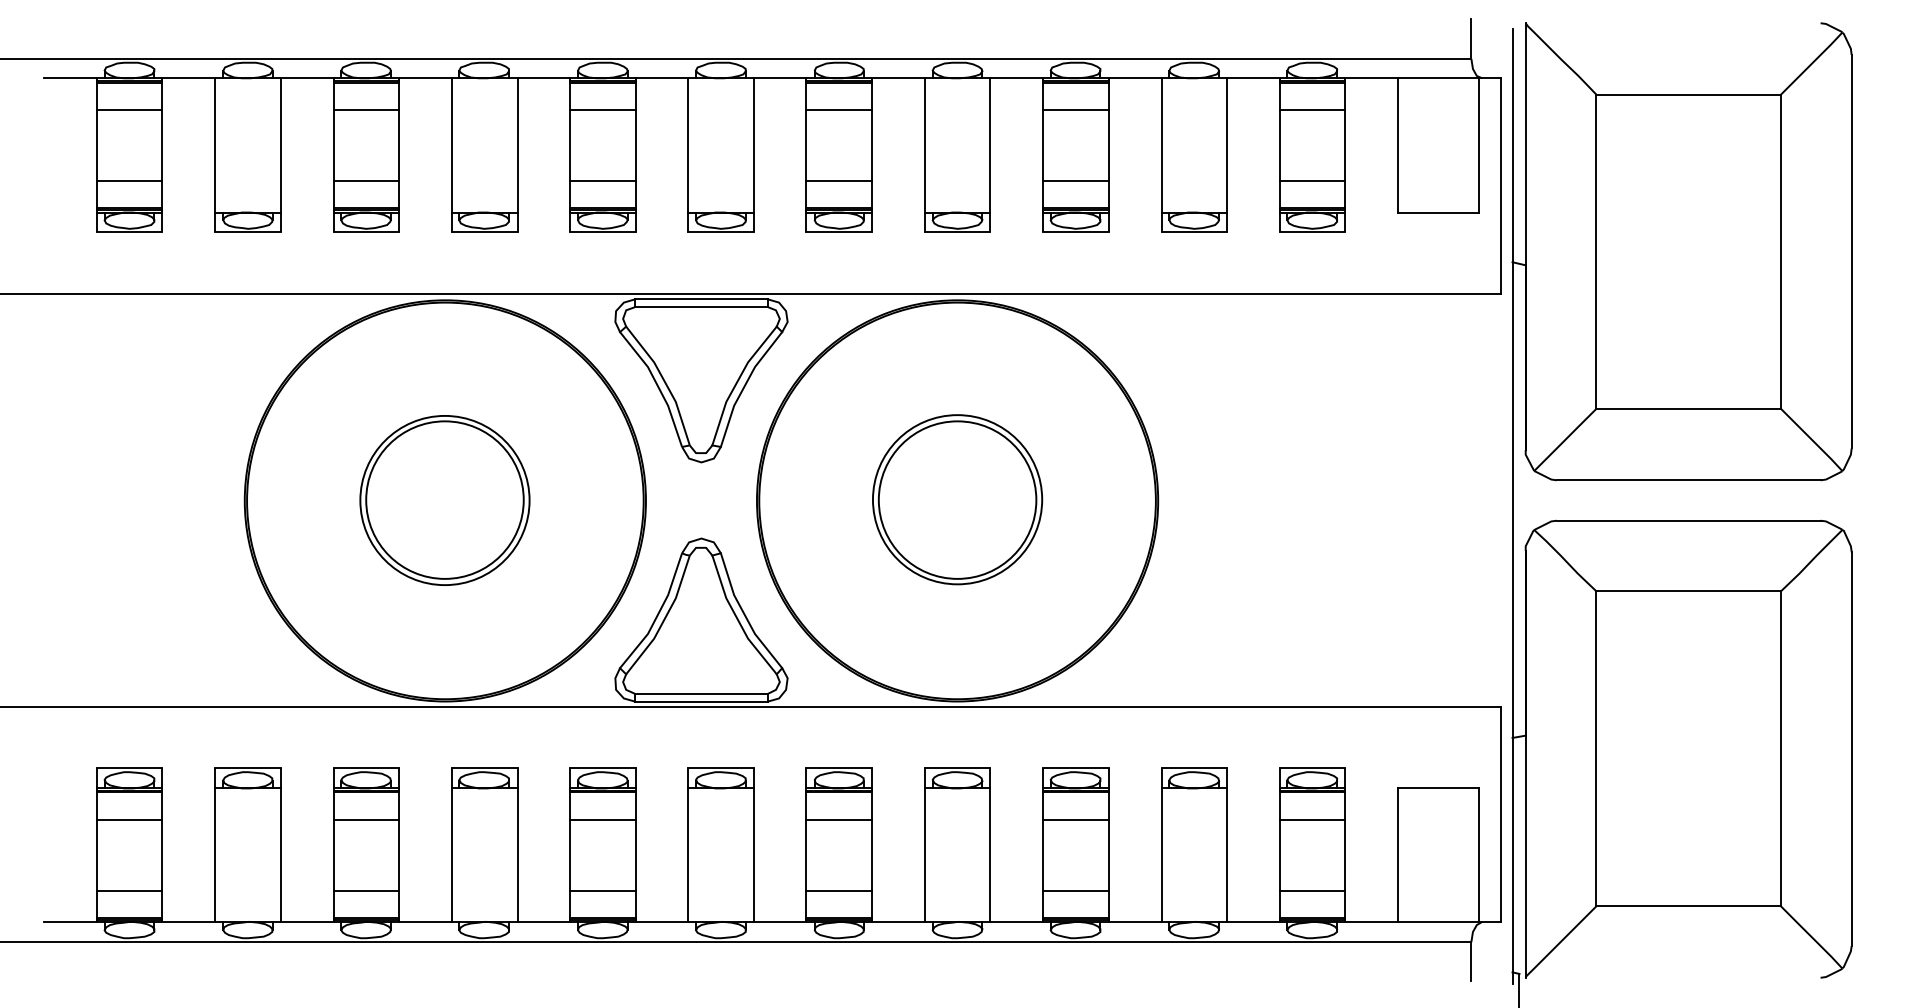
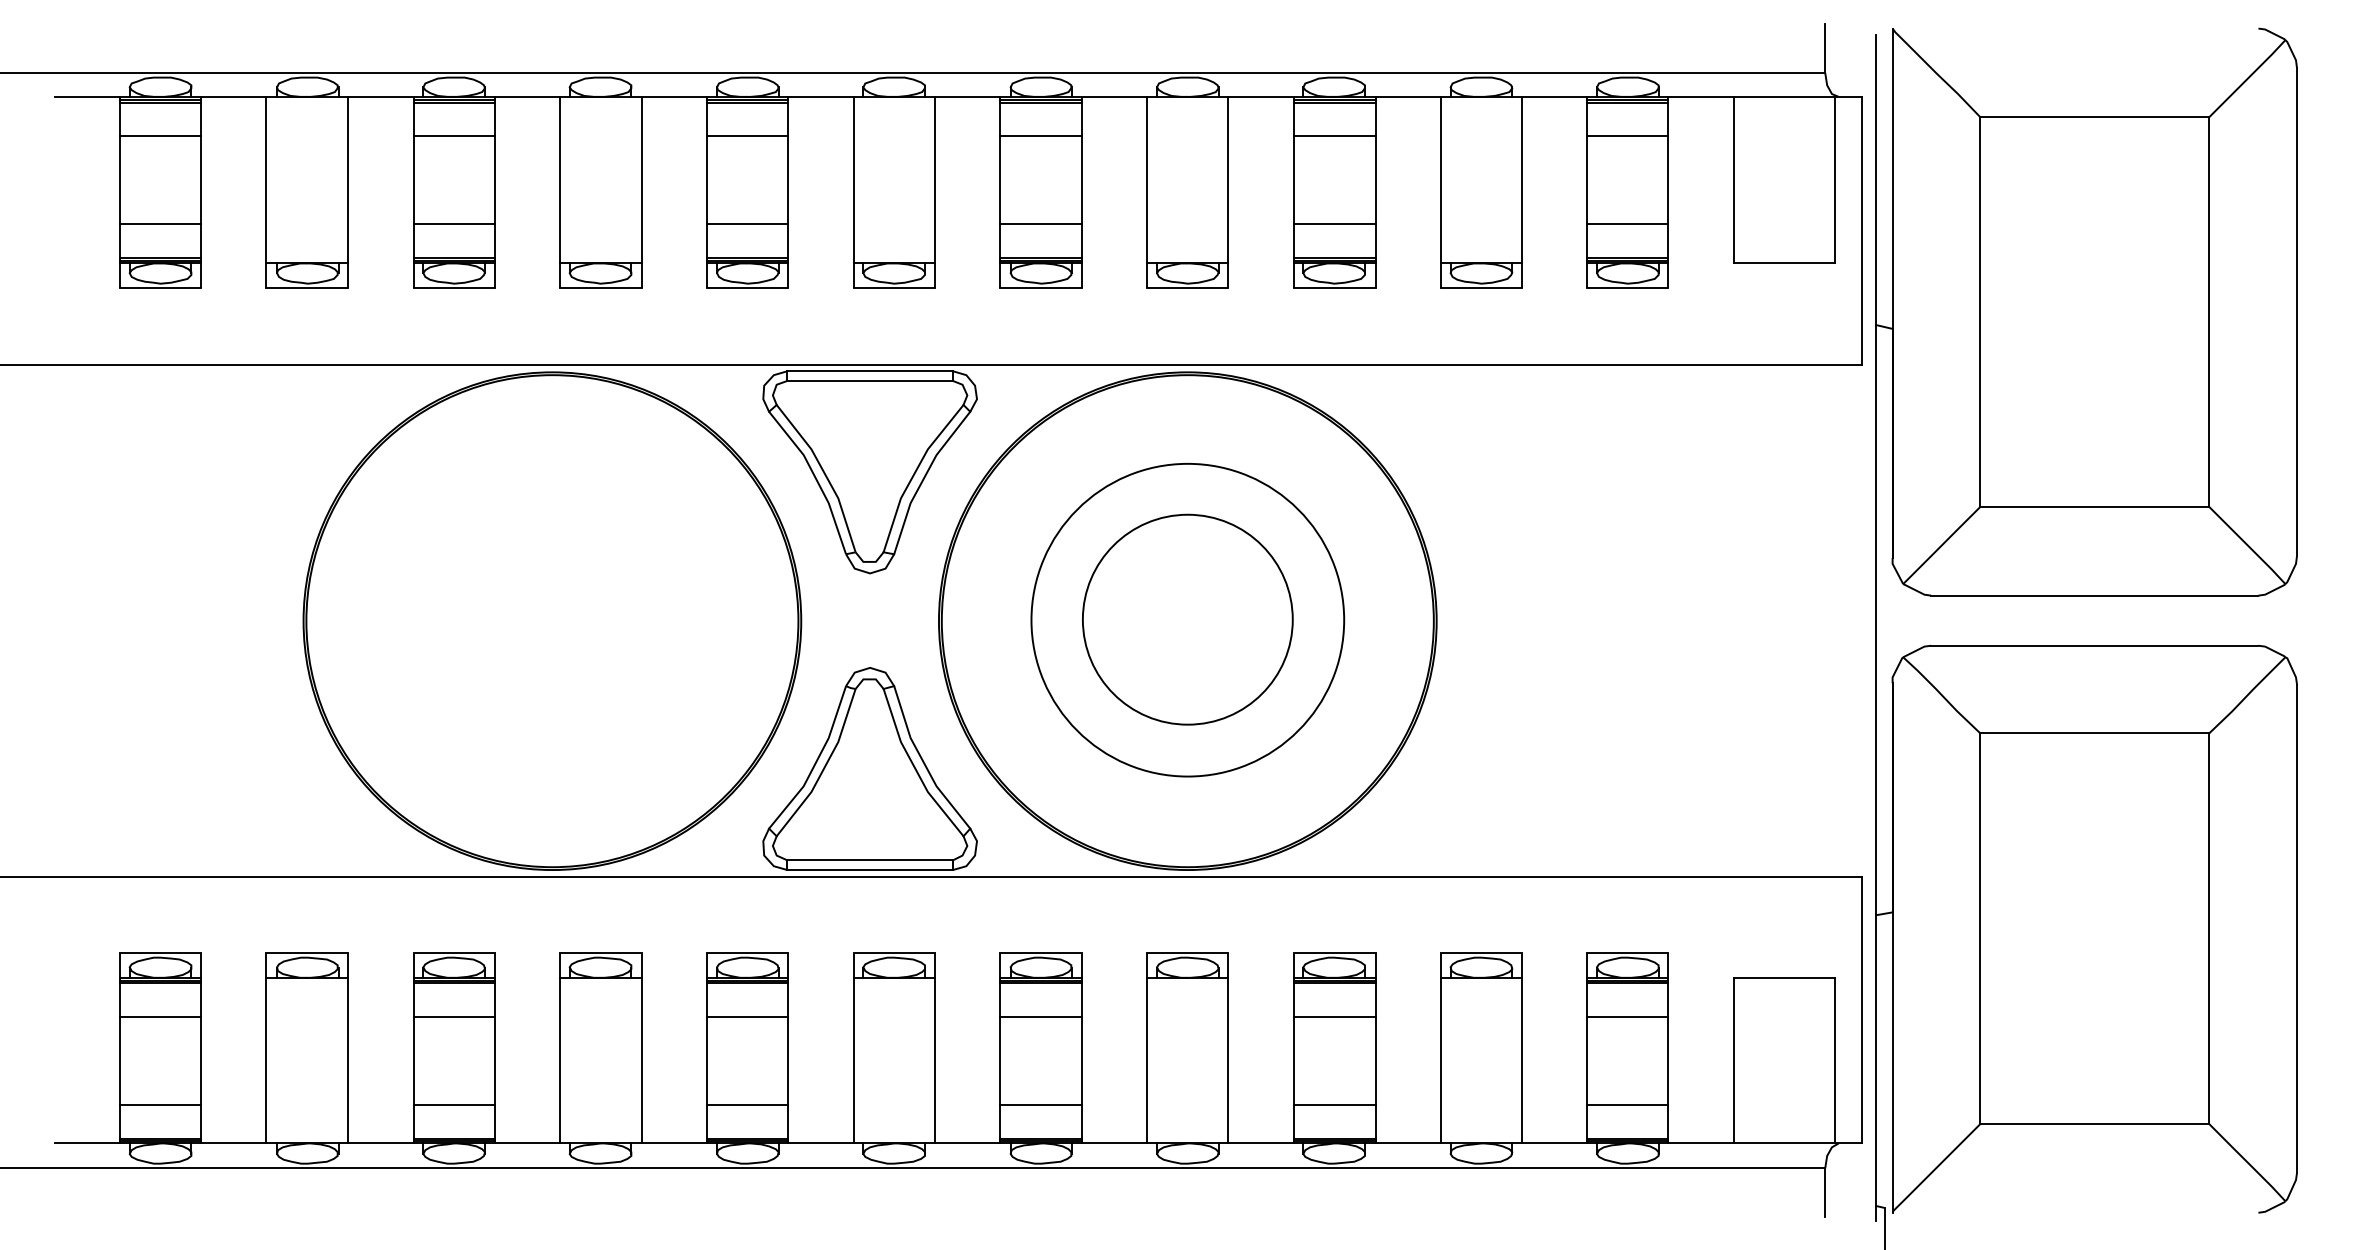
circle: (957, 499) -> (1187, 619), size x1.6
part: (444, 500) -> (551, 620), removed

